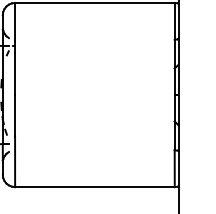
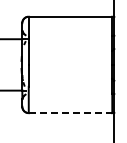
line: (94, 187) -> (70, 113), solid -> dashed

